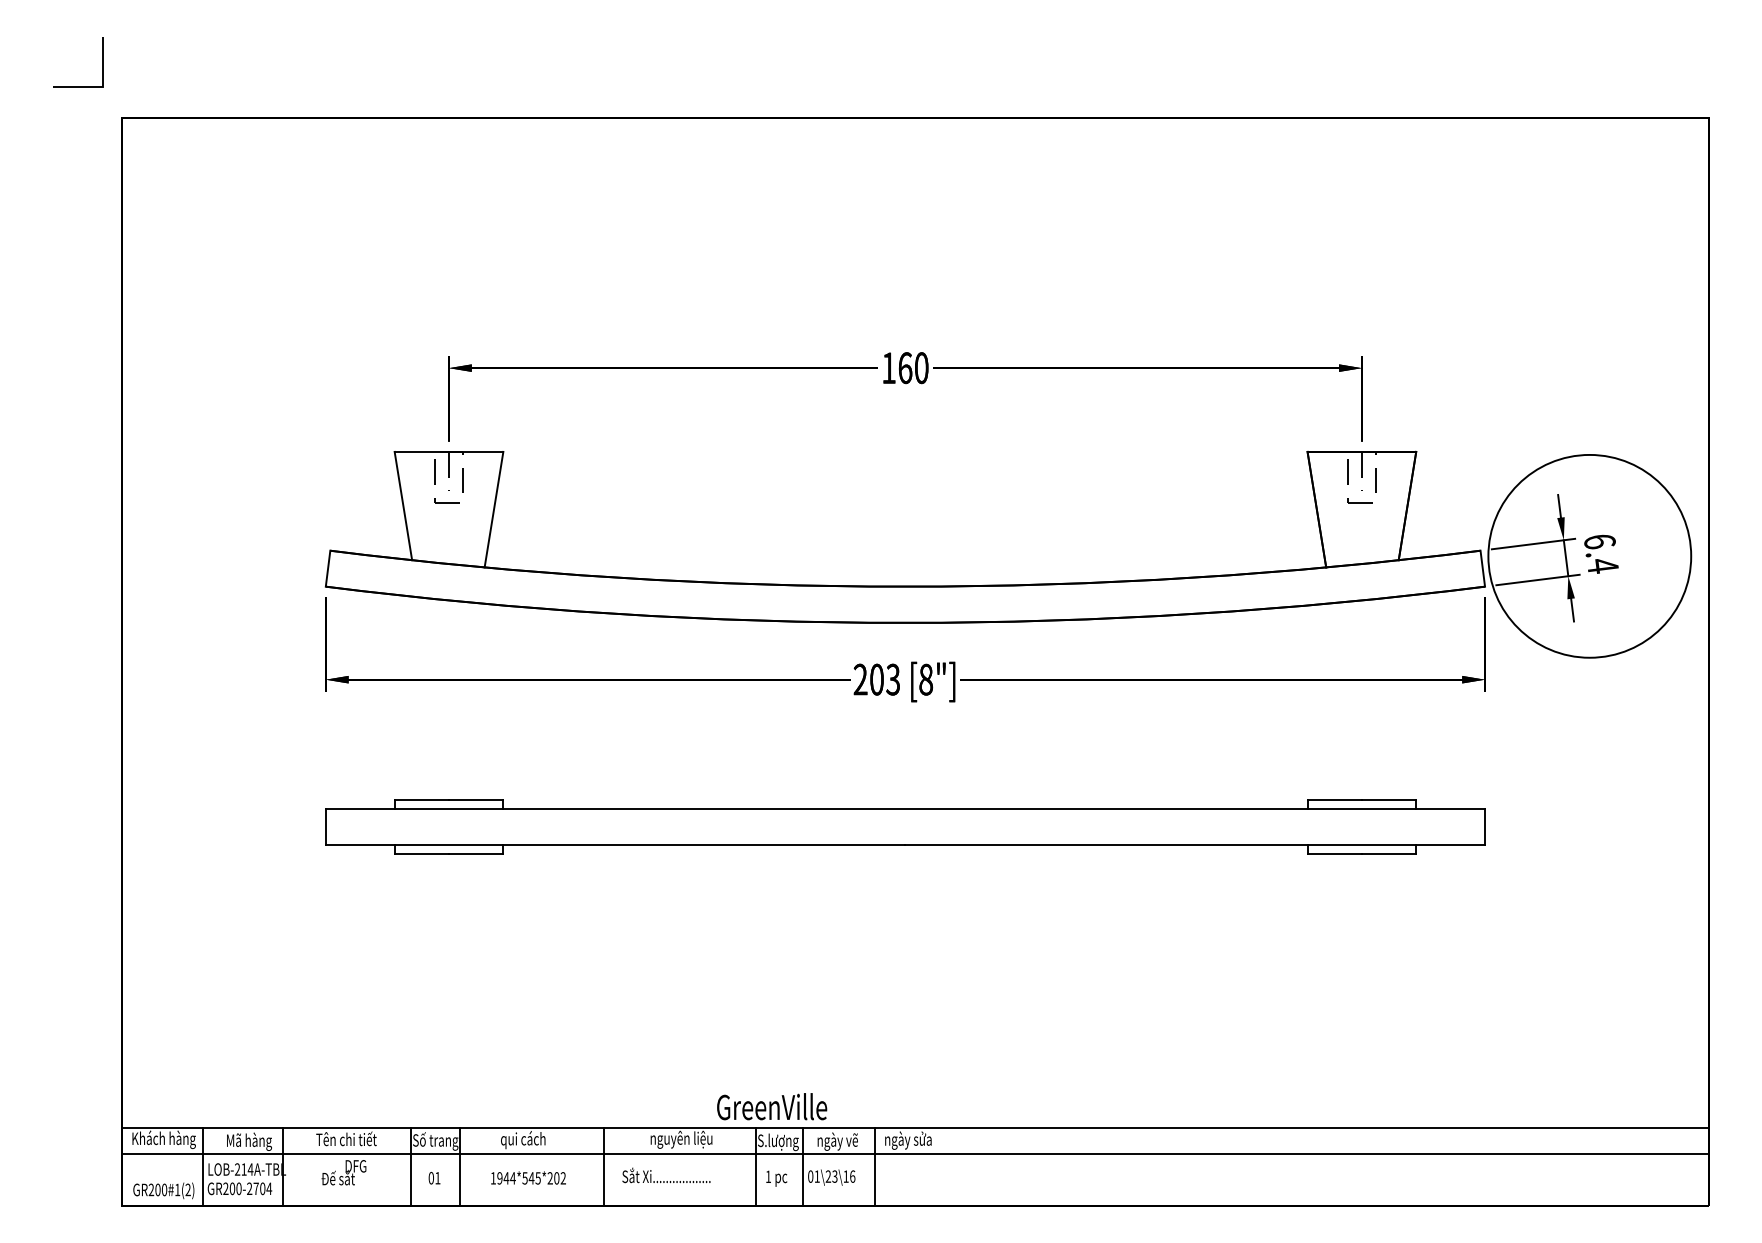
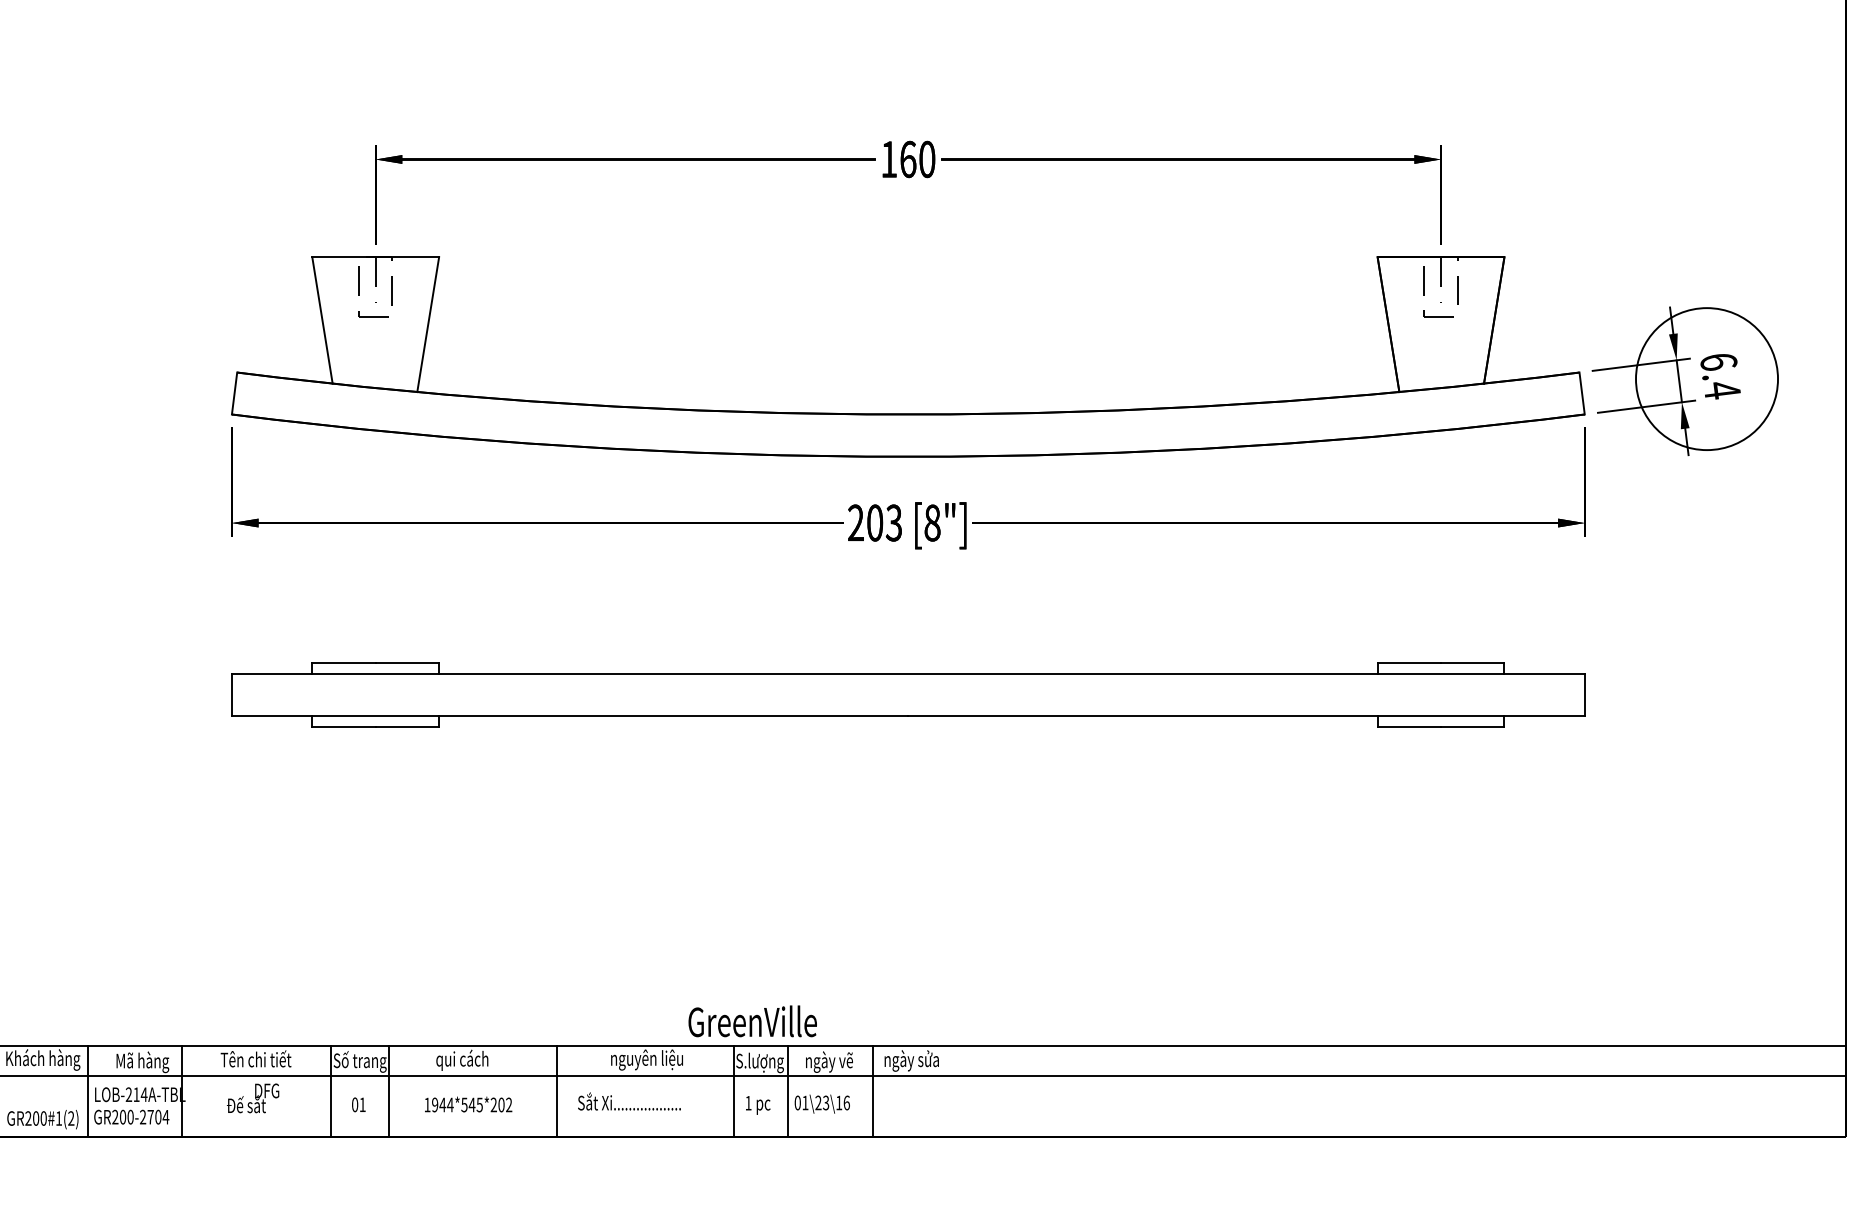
circle: (1589, 555) -> (1706, 378), size x0.6

